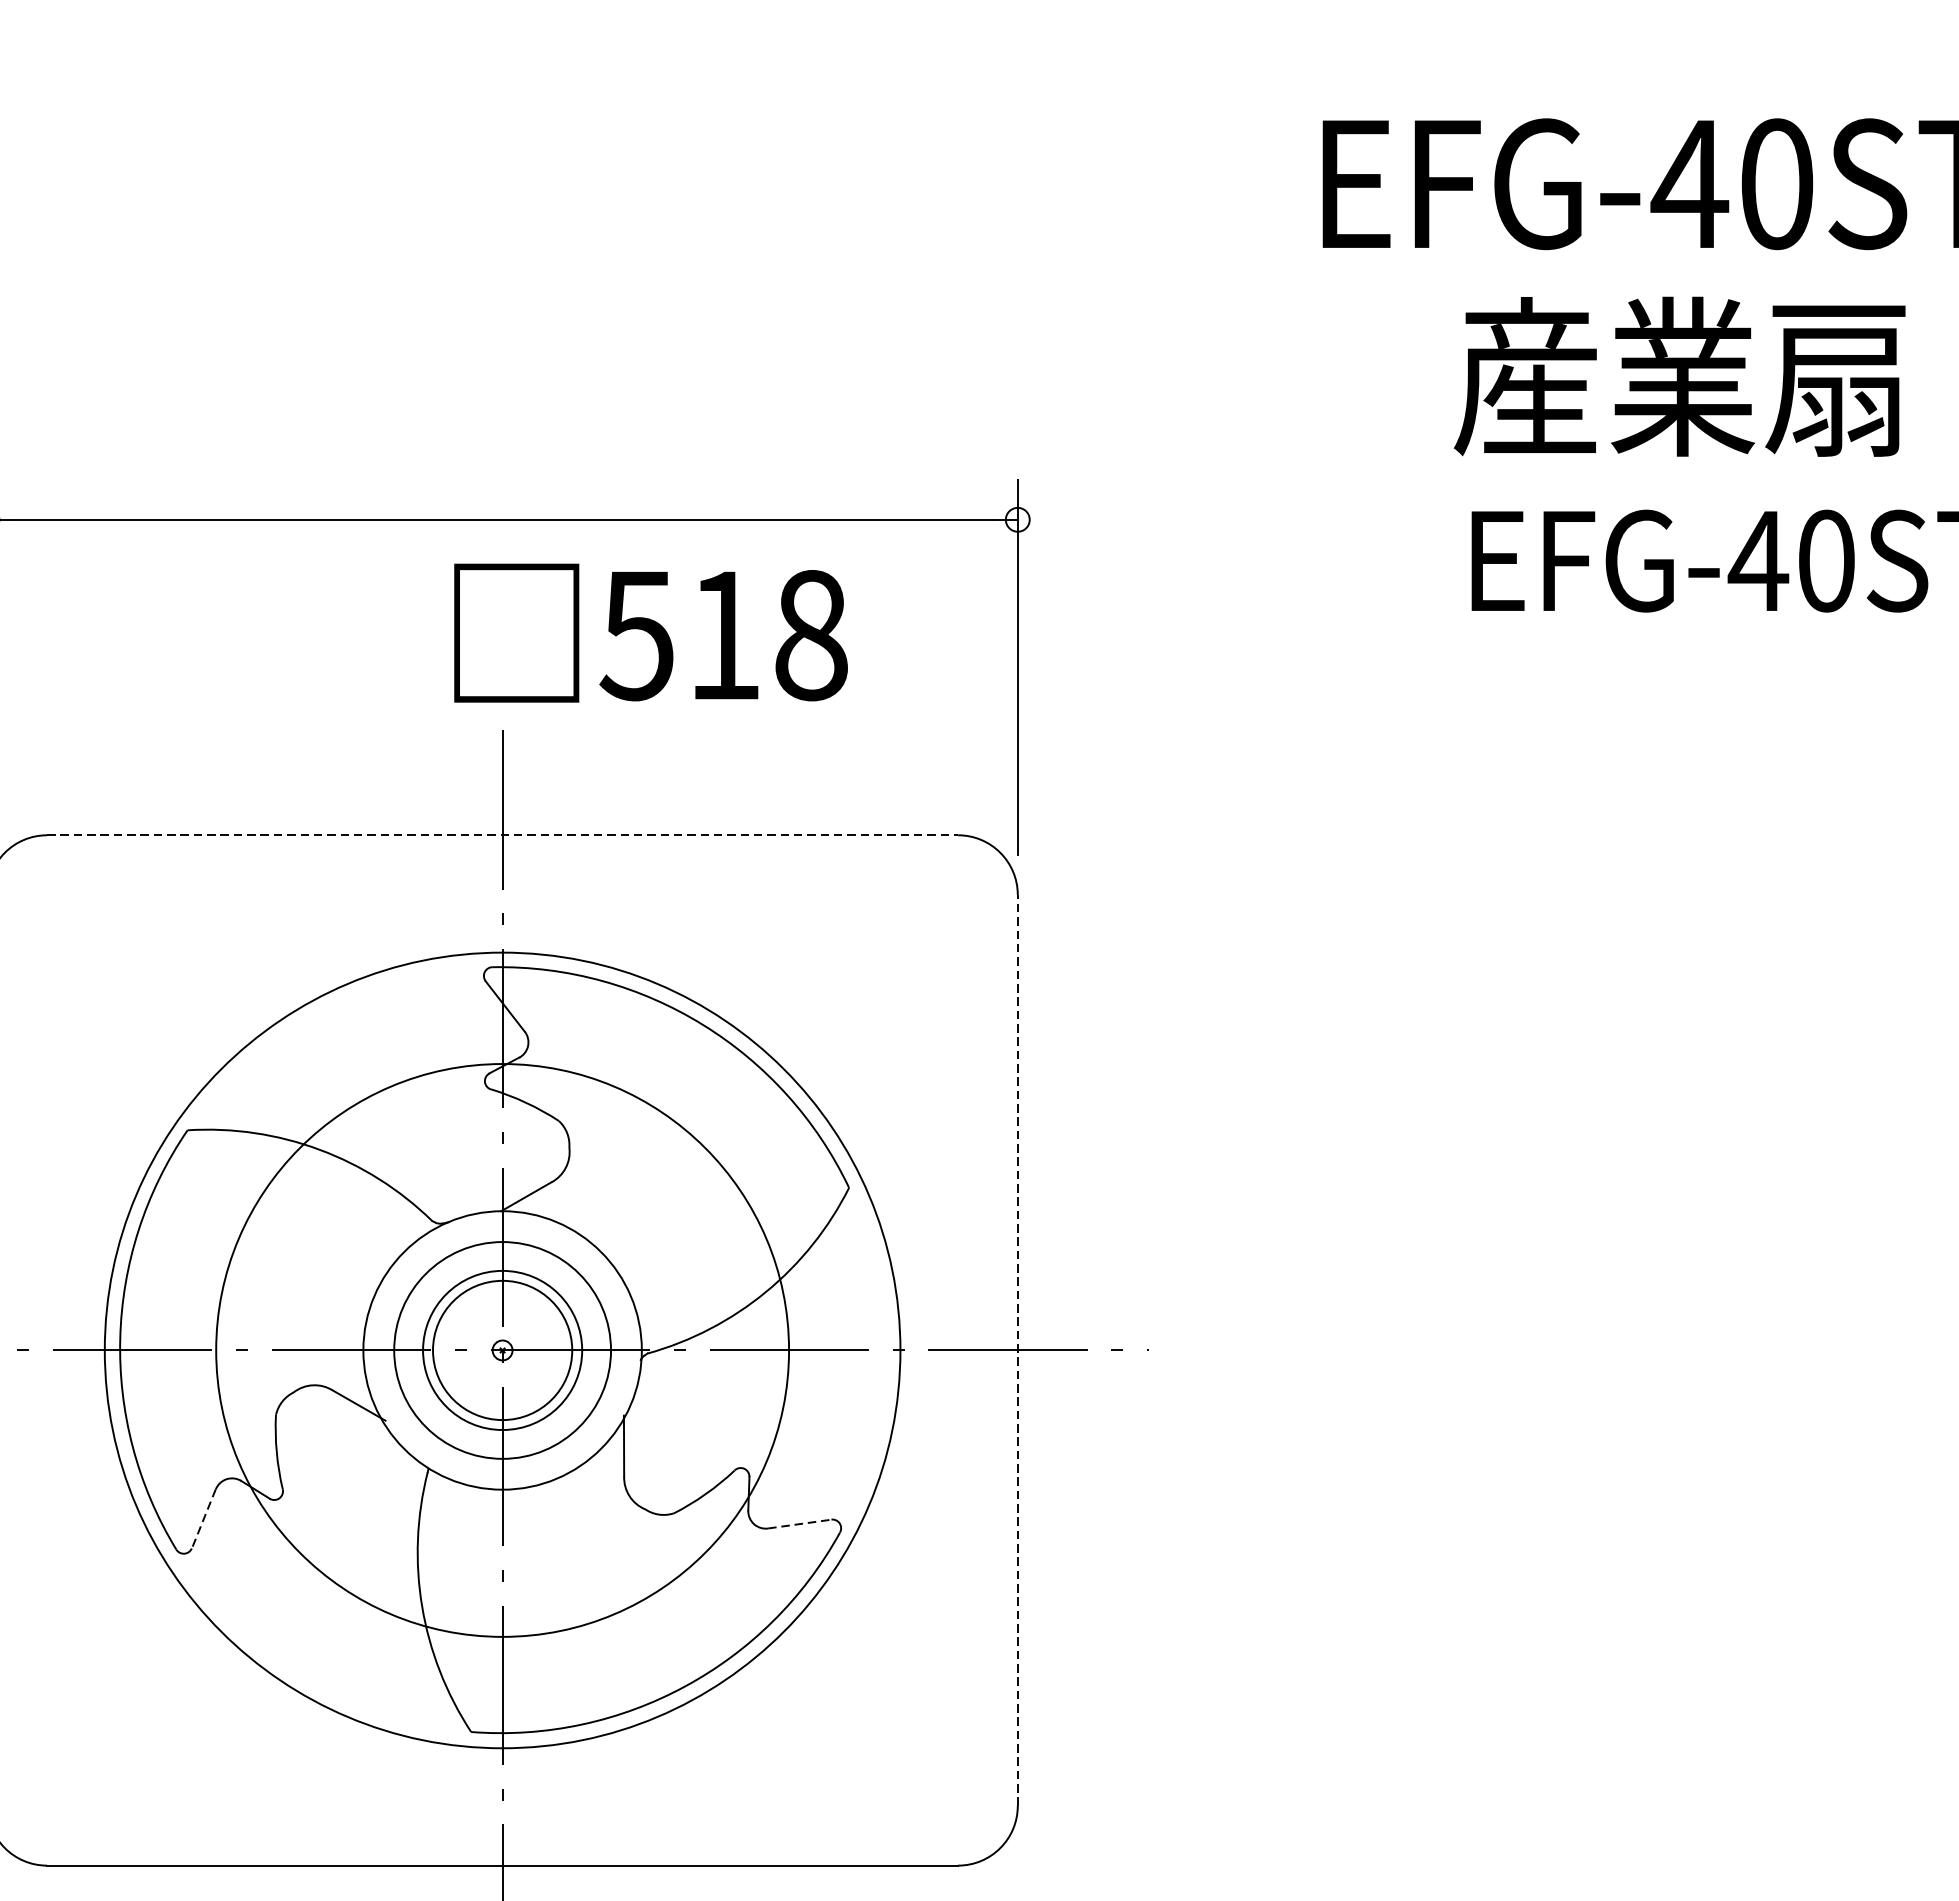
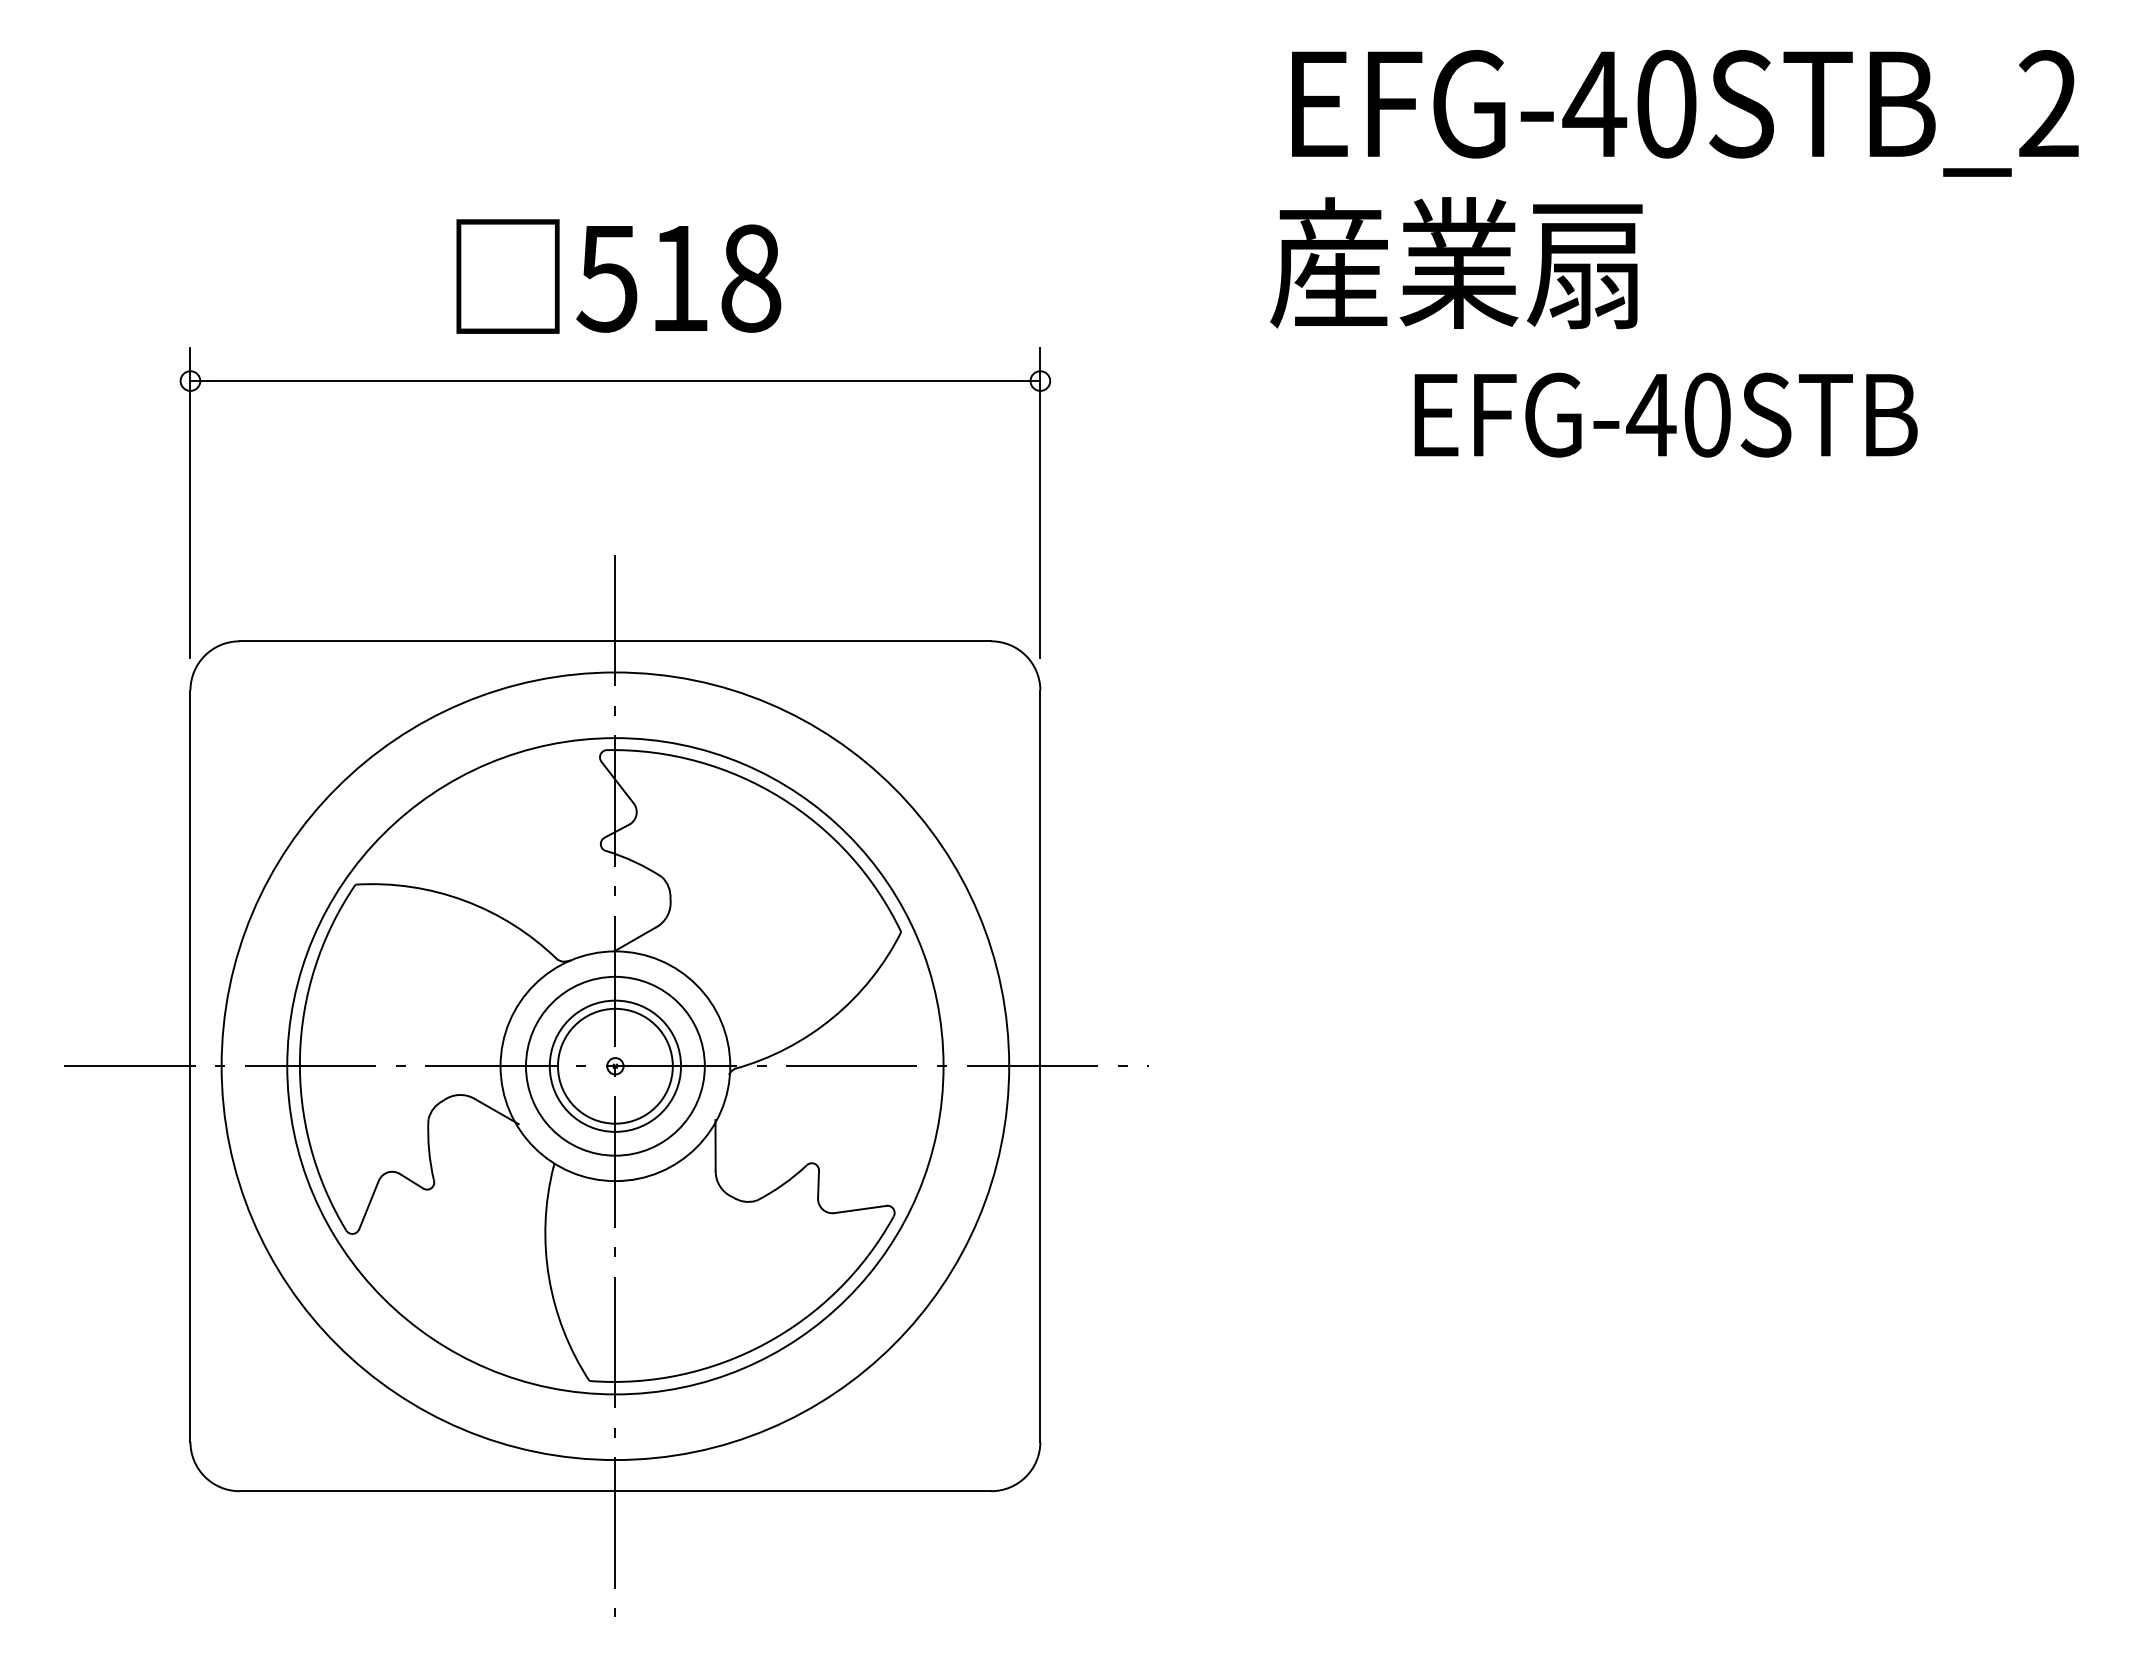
text: (1679, 377) -> (1456, 263), moved
text: (650, 633) -> (618, 276), moved
line: (502, 835) -> (615, 641), dashed -> solid
circle: (502, 1350) -> (615, 1066), size x1.67
line: (1017, 1350) -> (1040, 1066), dashed -> solid
line: (203, 1519) -> (368, 1205), dashed -> solid
line: (800, 1524) -> (861, 1209), dashed -> solid

